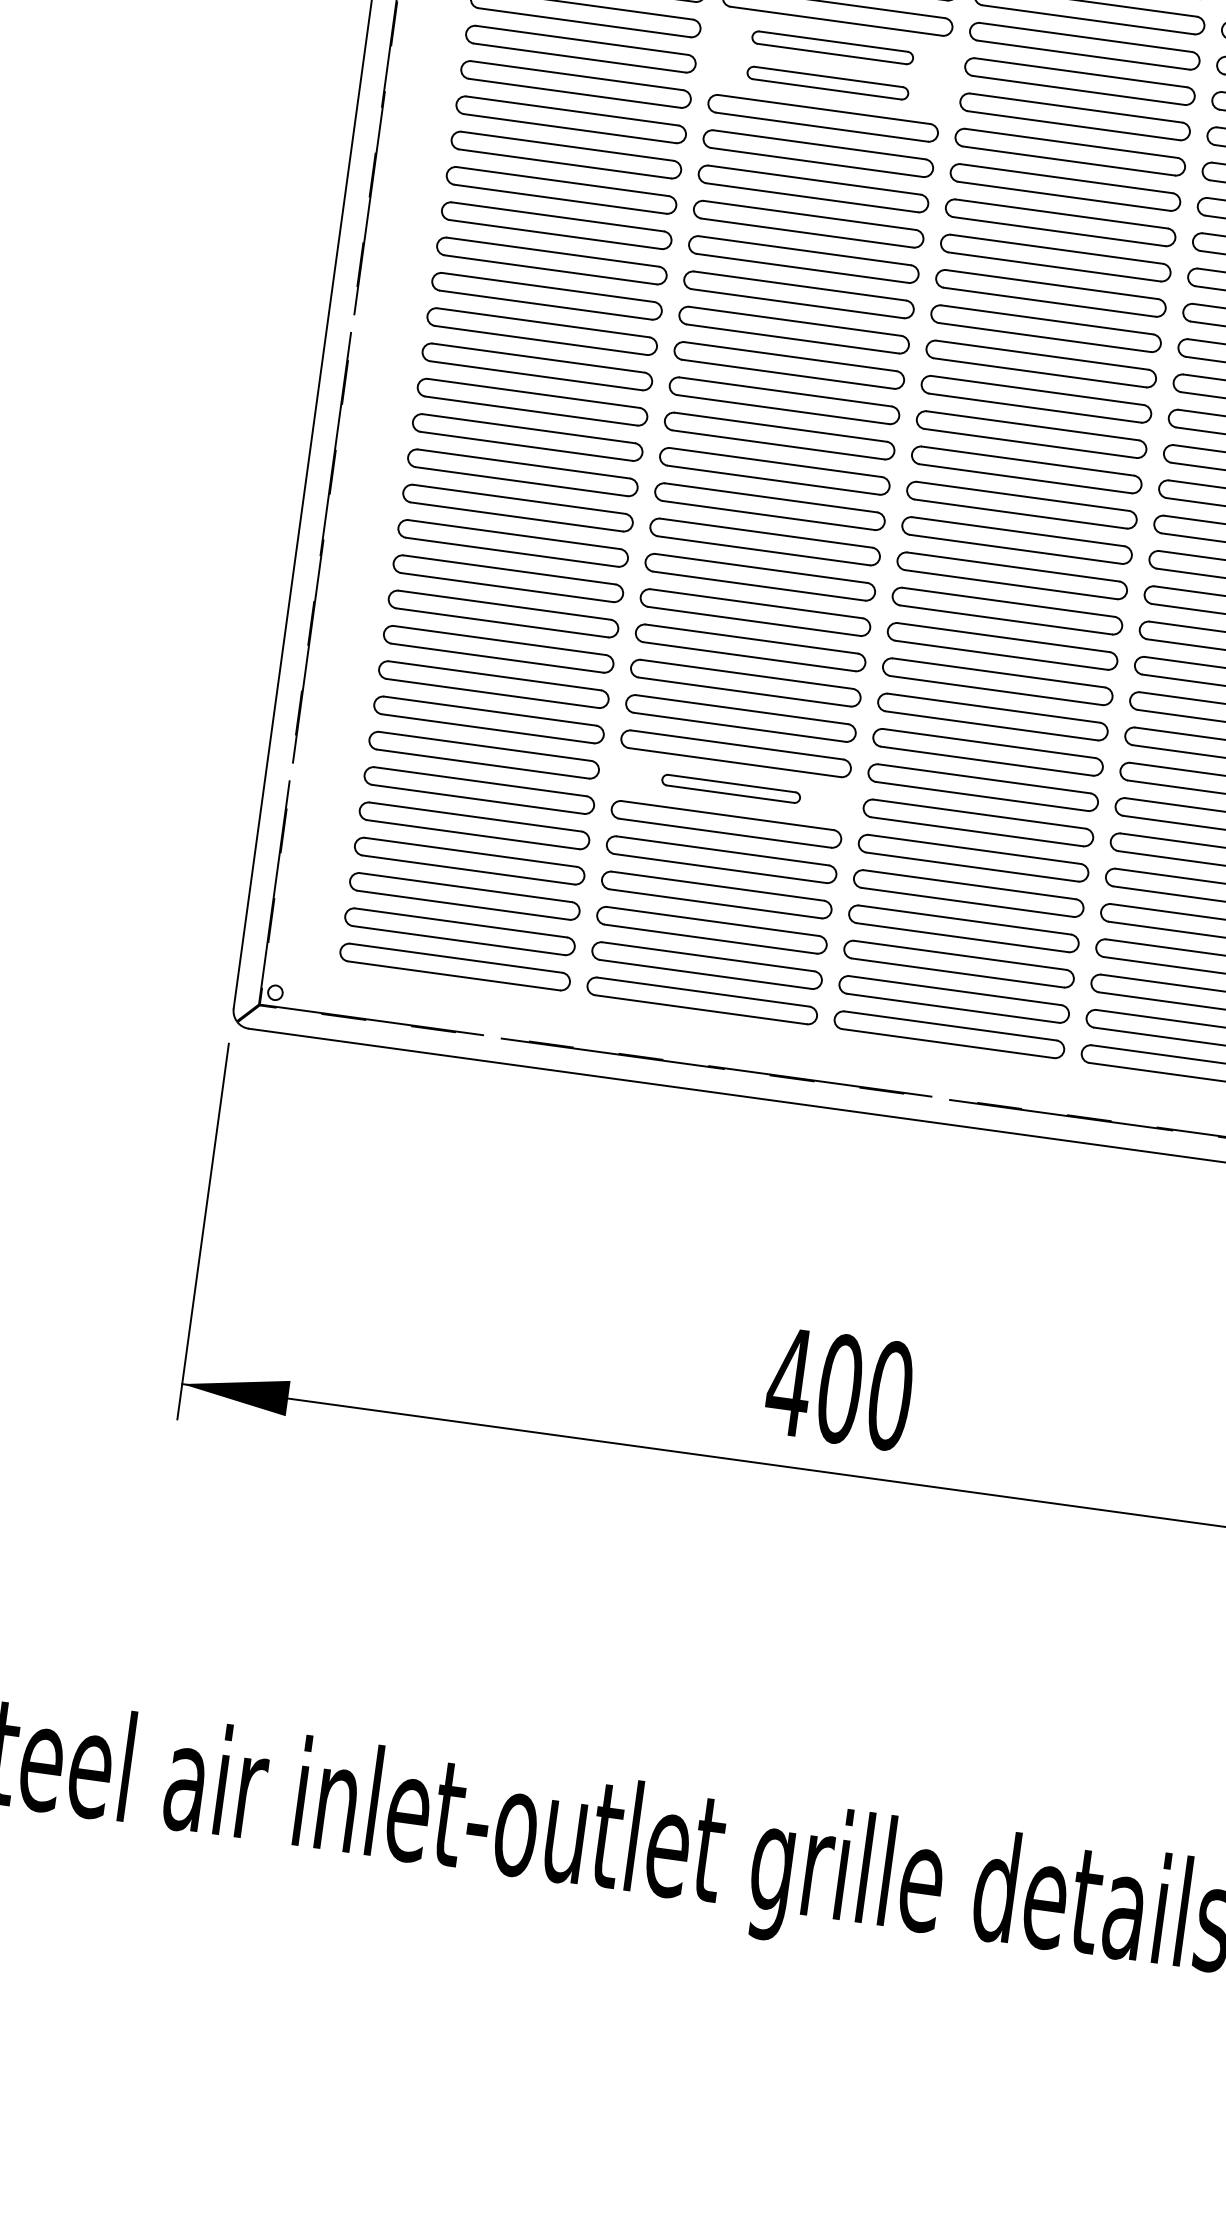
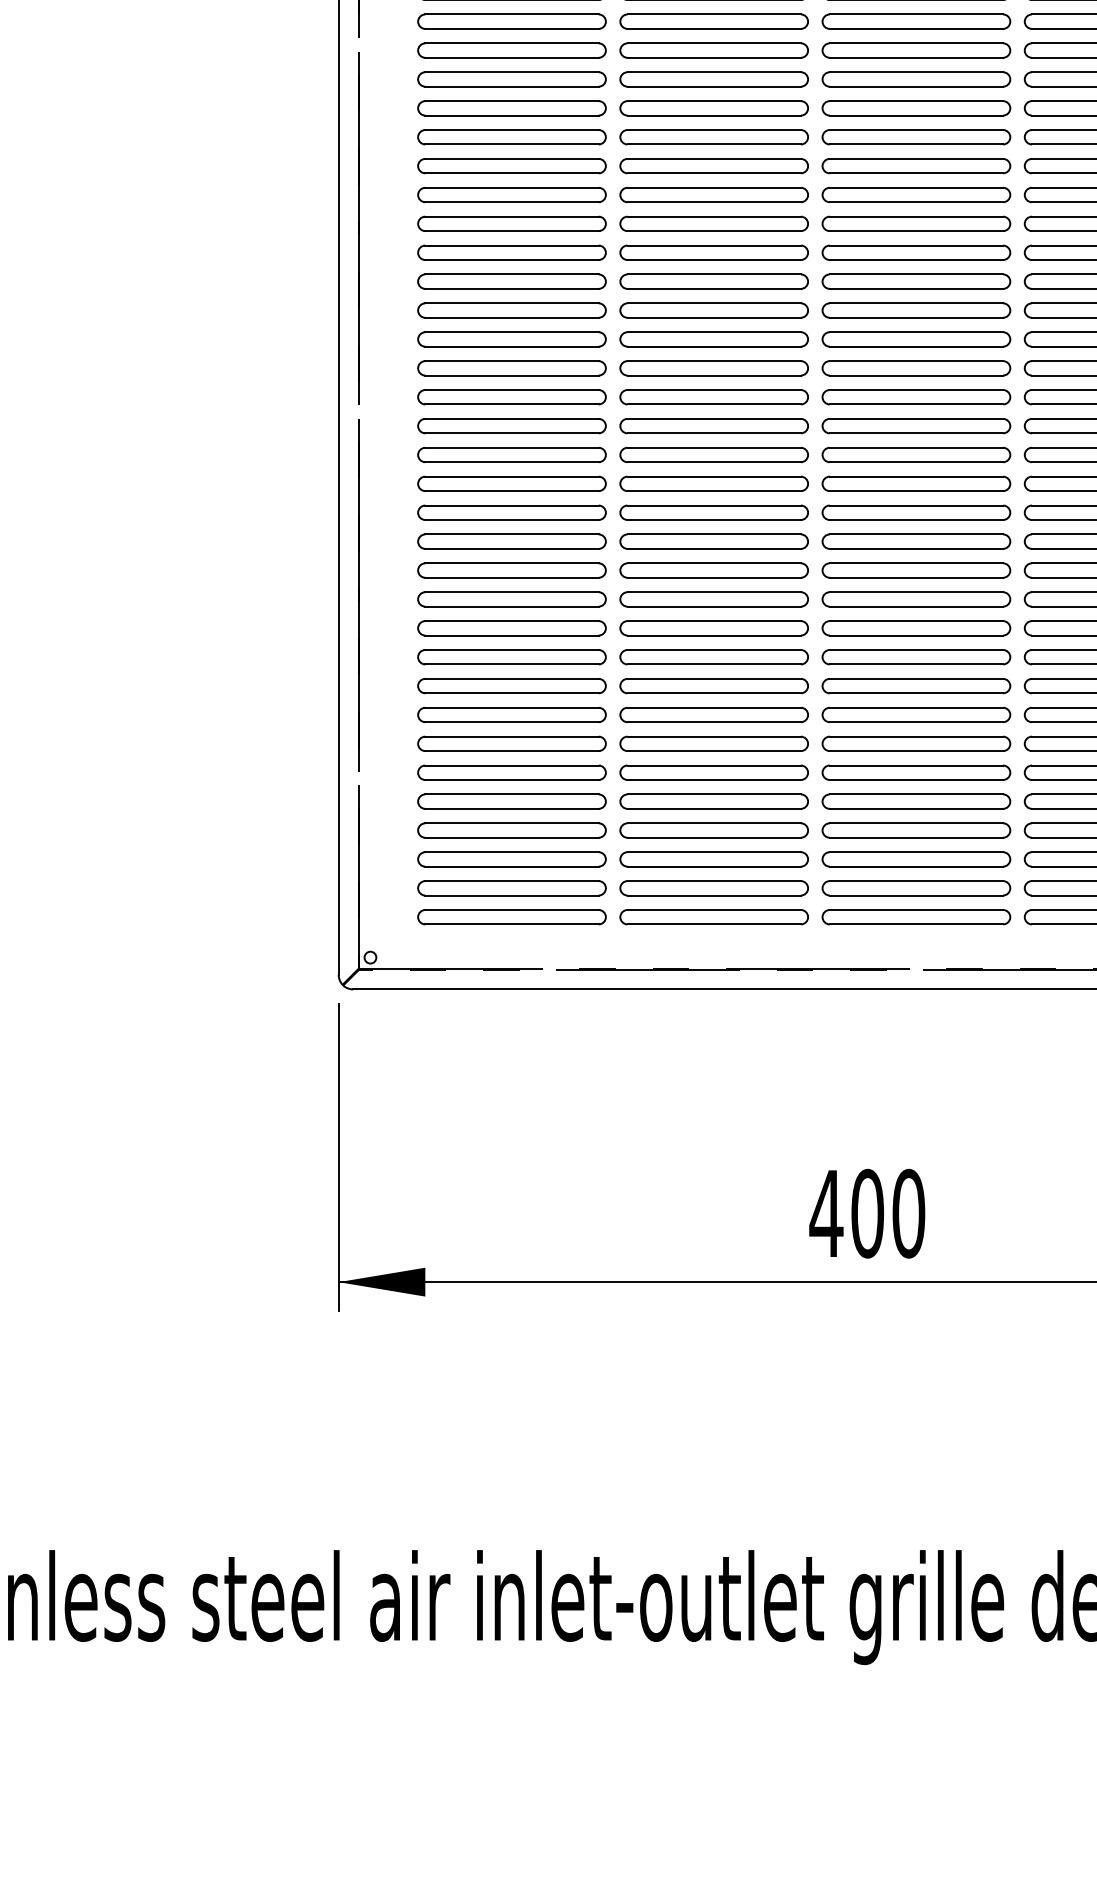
part: (831, 47) -> (713, 137), size x1.43
part: (827, 83) -> (713, 166), size x1.43
part: (730, 788) -> (713, 743), size x1.67

